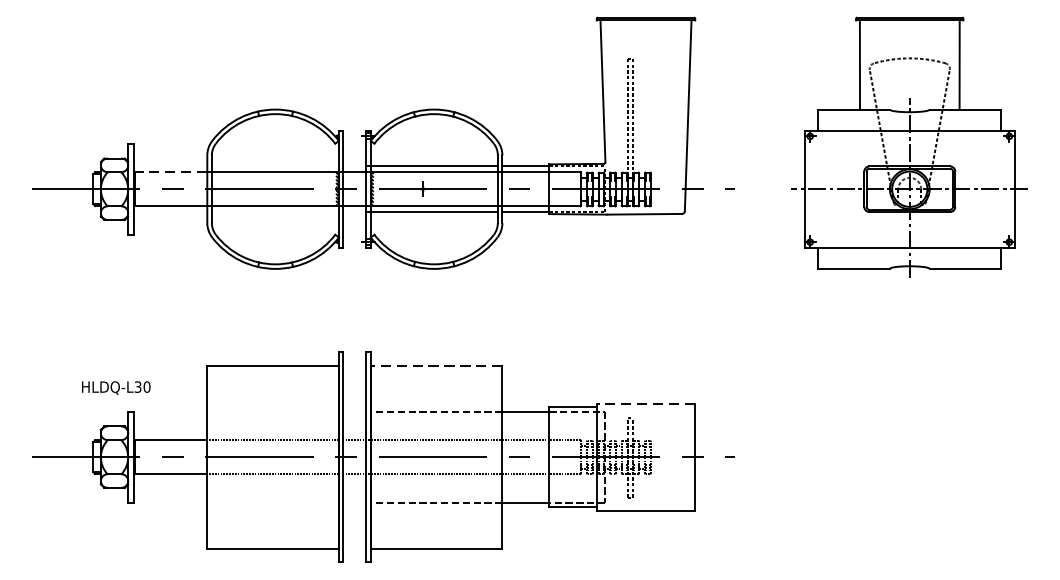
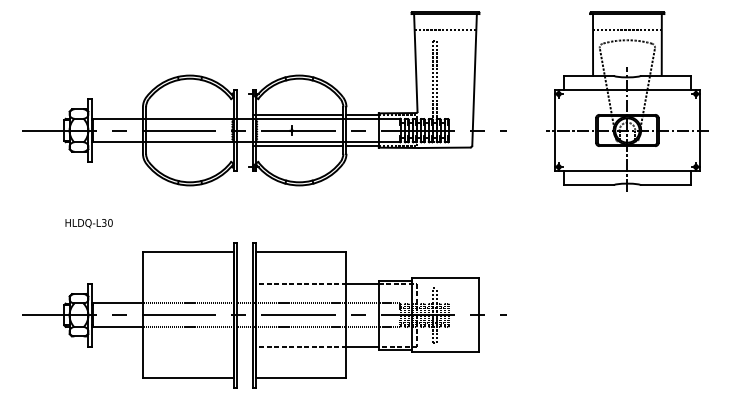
line: (646, 42) -> (445, 29), added
line: (909, 42) -> (627, 29), added
line: (170, 171) -> (117, 118), dashed -> solid
line: (435, 366) -> (300, 252), dashed -> solid
text: (115, 387) -> (88, 223), moved
line: (646, 403) -> (445, 278), dashed -> solid

